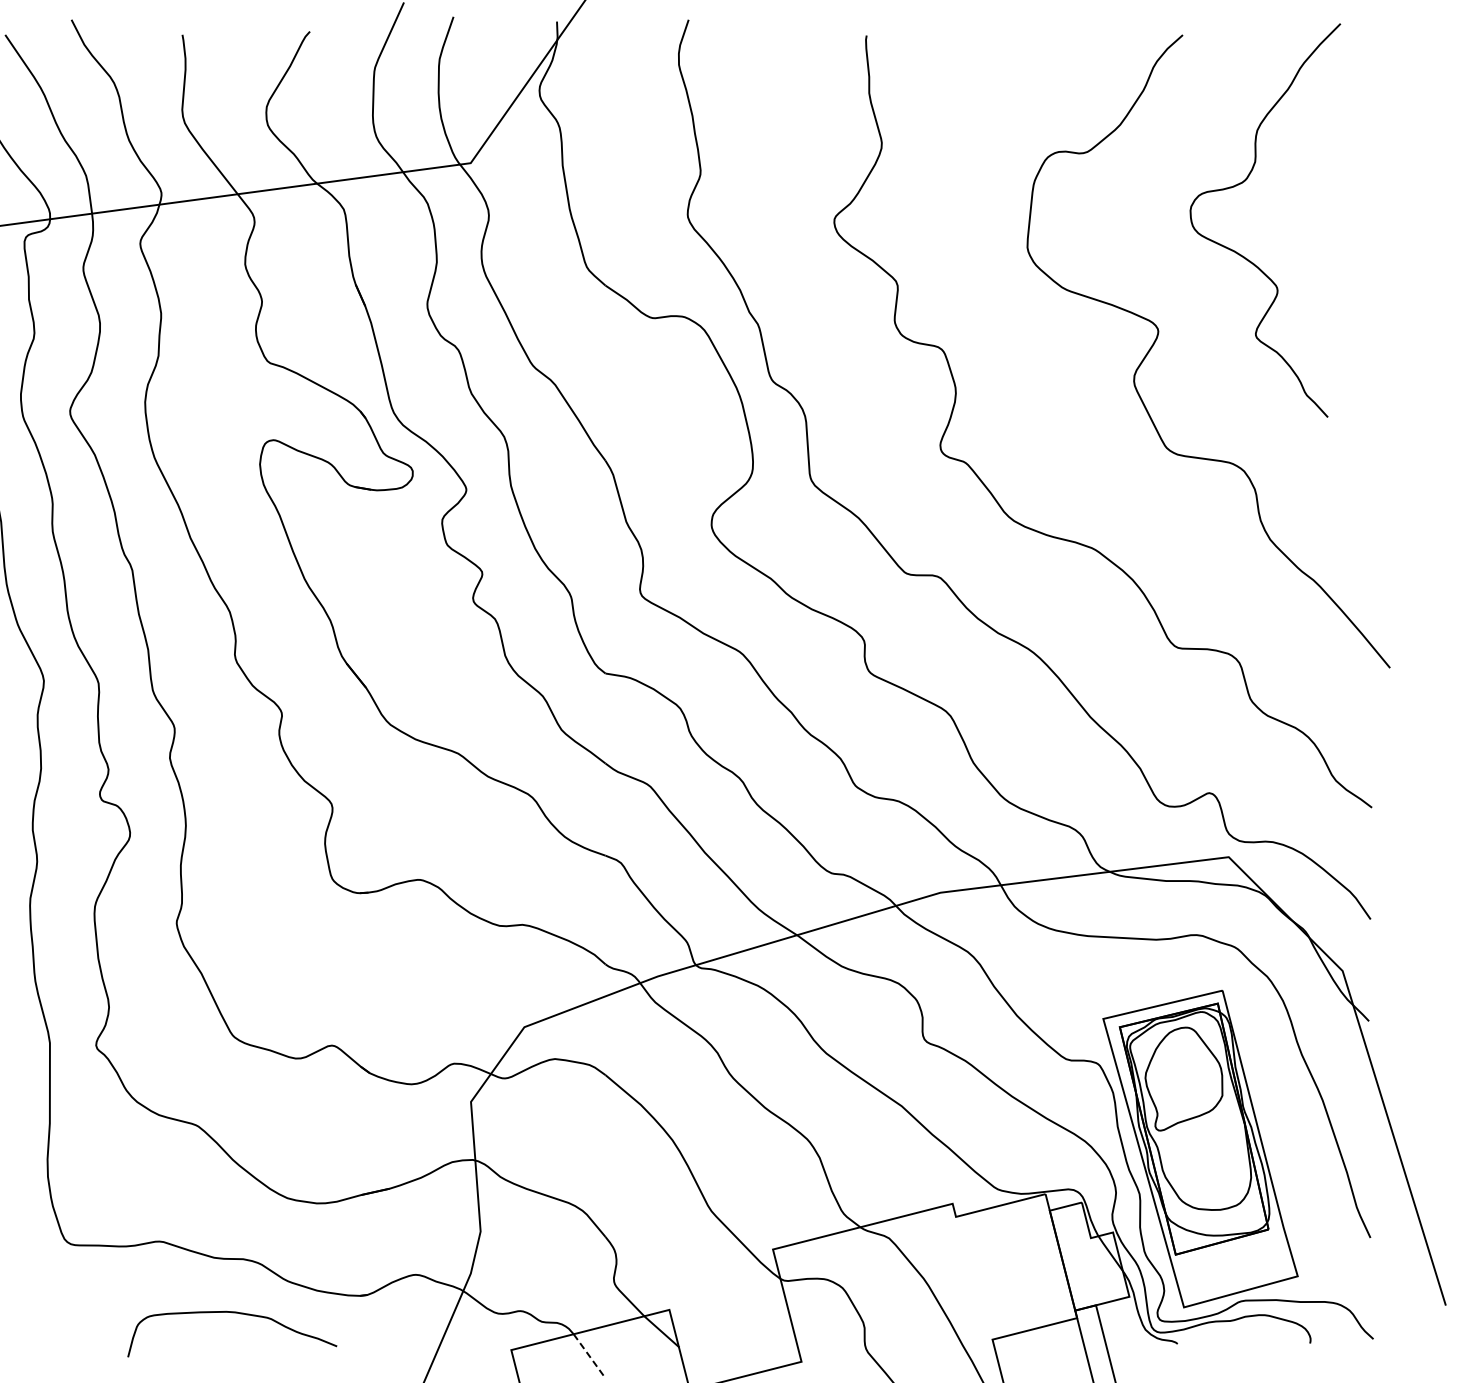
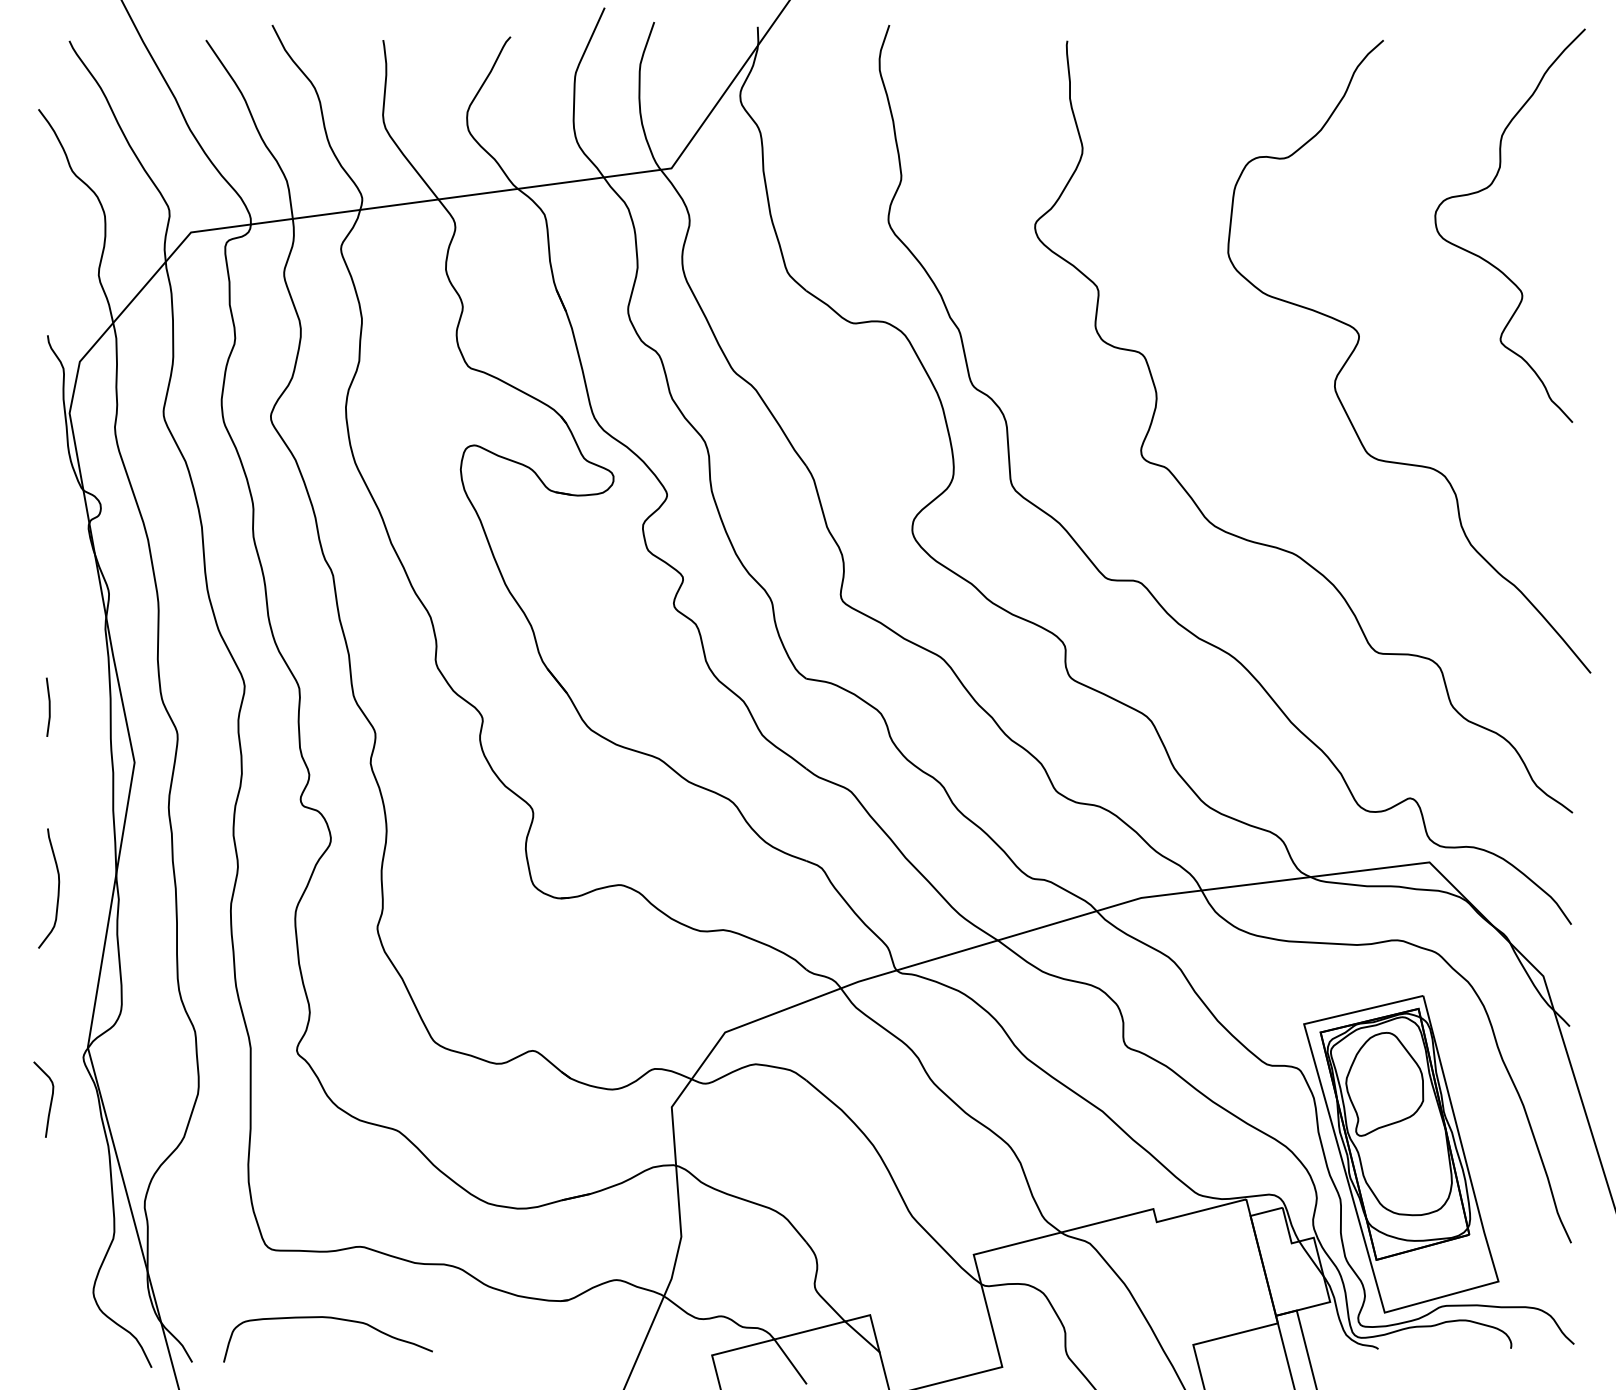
curve: (1242, 255) -> (1487, 260), moved
curve: (231, 1313) -> (327, 1318), moved
line: (589, 1356) -> (790, 1361), dashed -> solid

